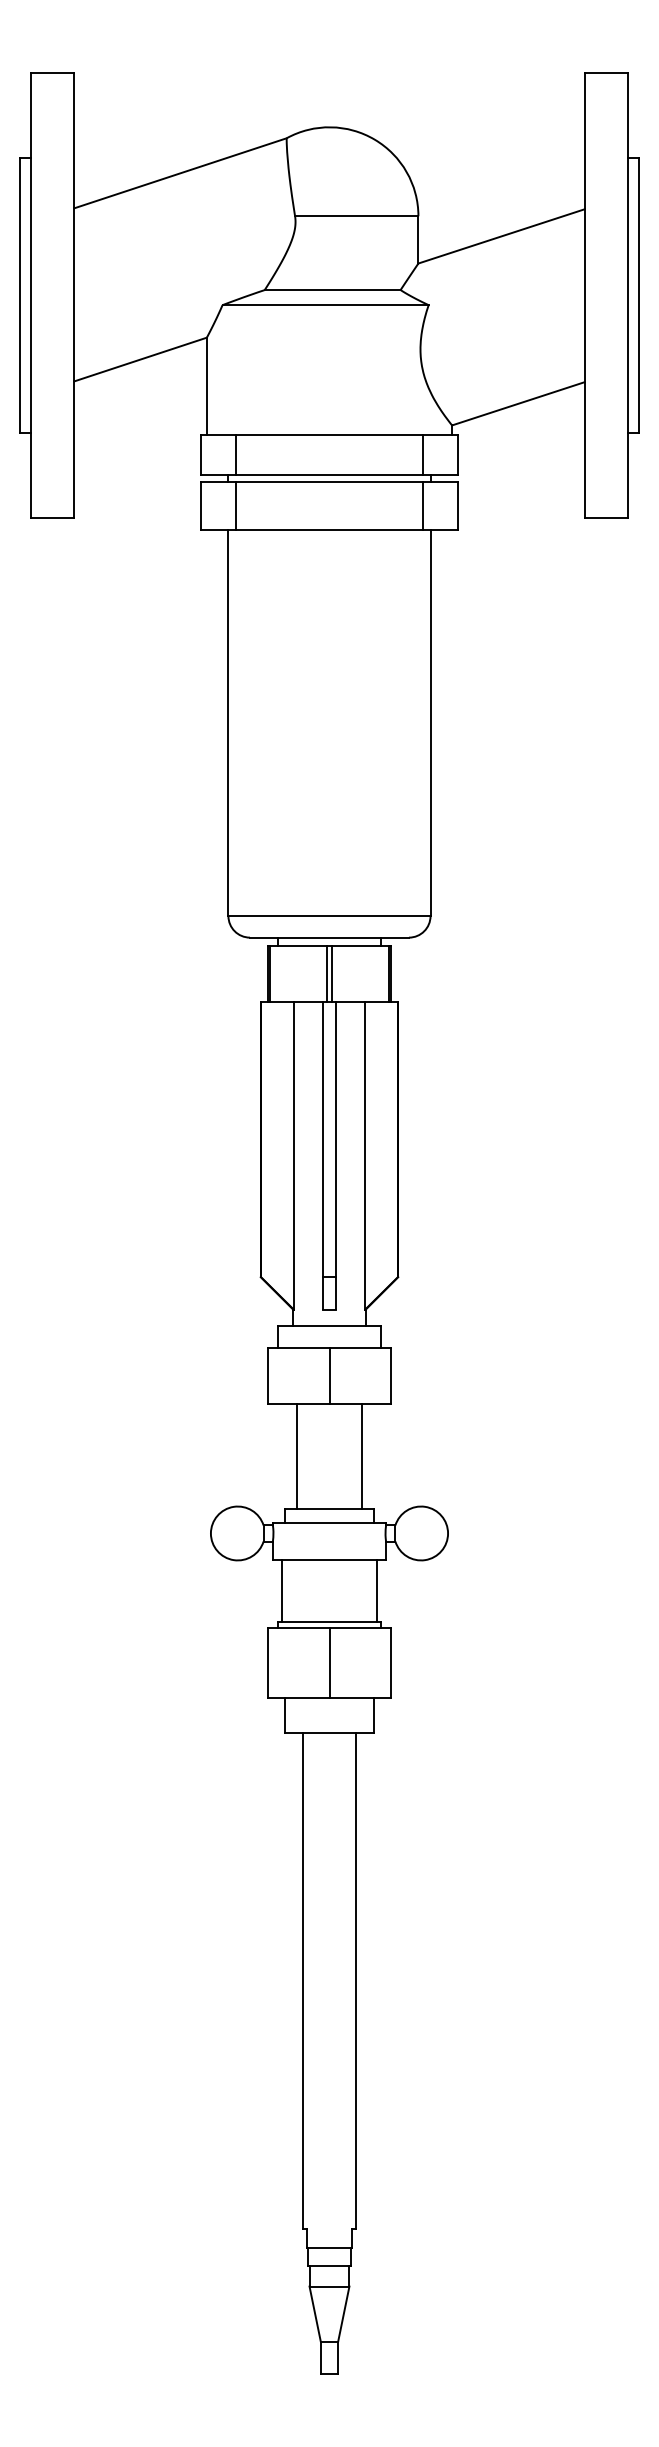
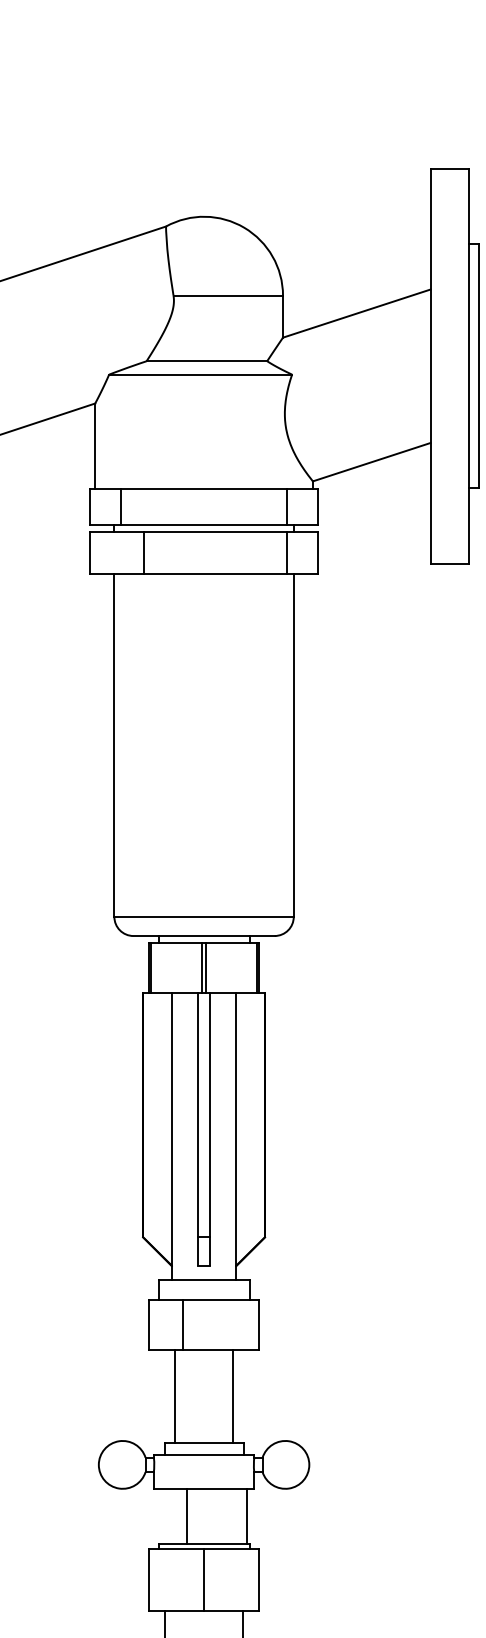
line: (236, 506) -> (144, 553), moved
line: (329, 1375) -> (182, 1324), moved
line: (281, 1591) -> (187, 1516), moved

